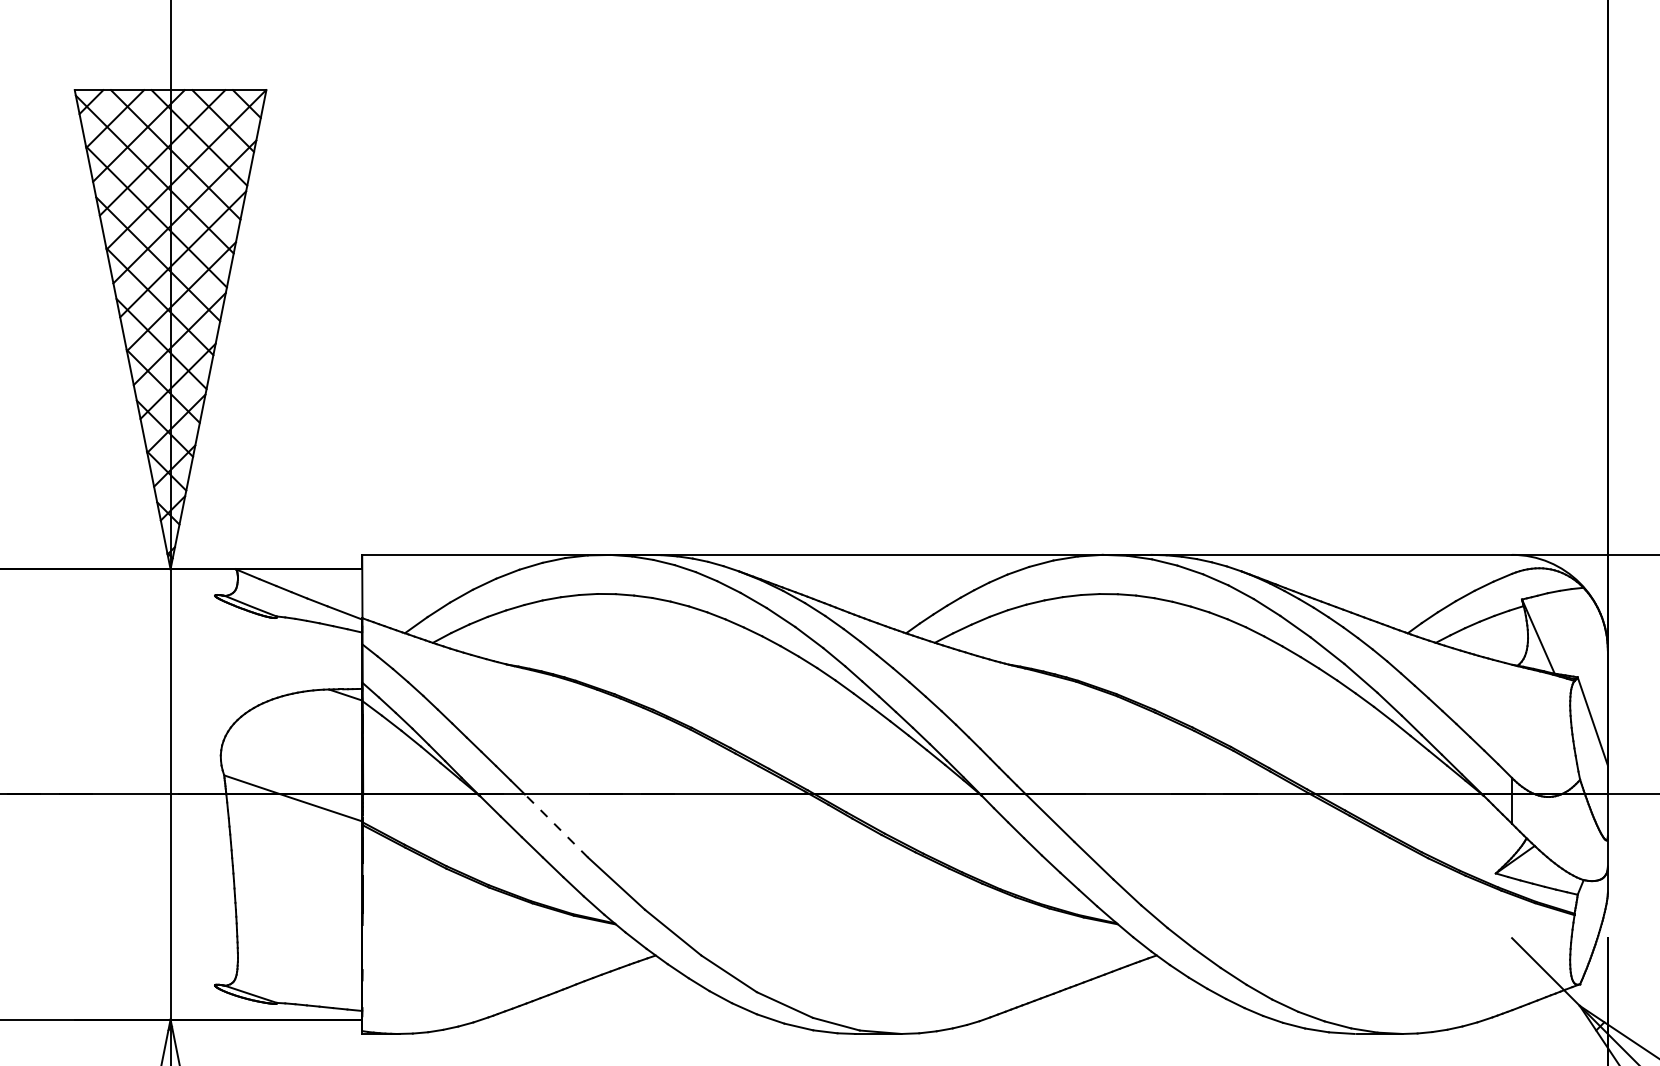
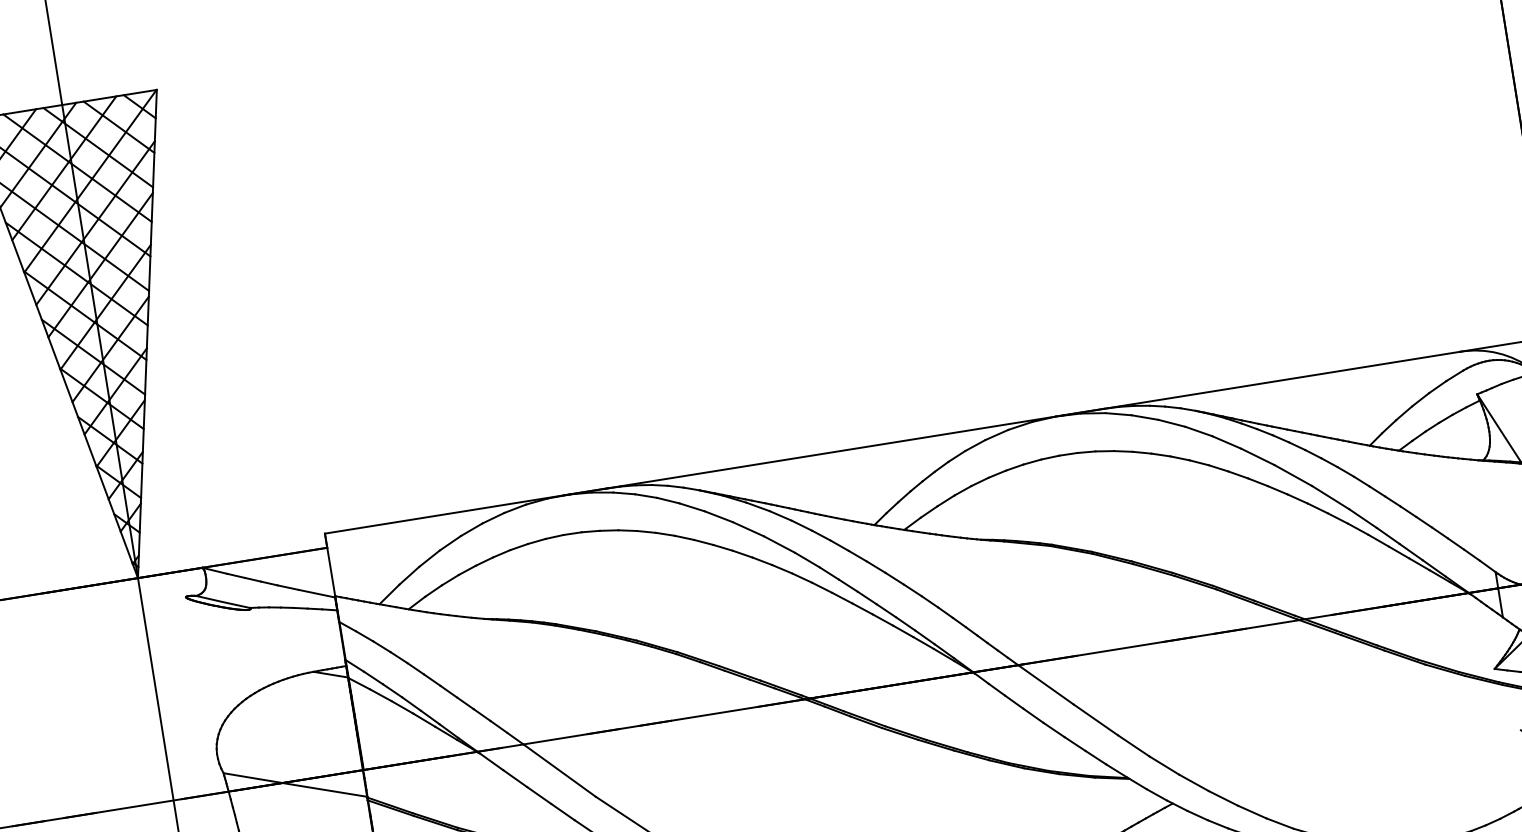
line: (556, 825) -> (559, 770), dashed -> solid

